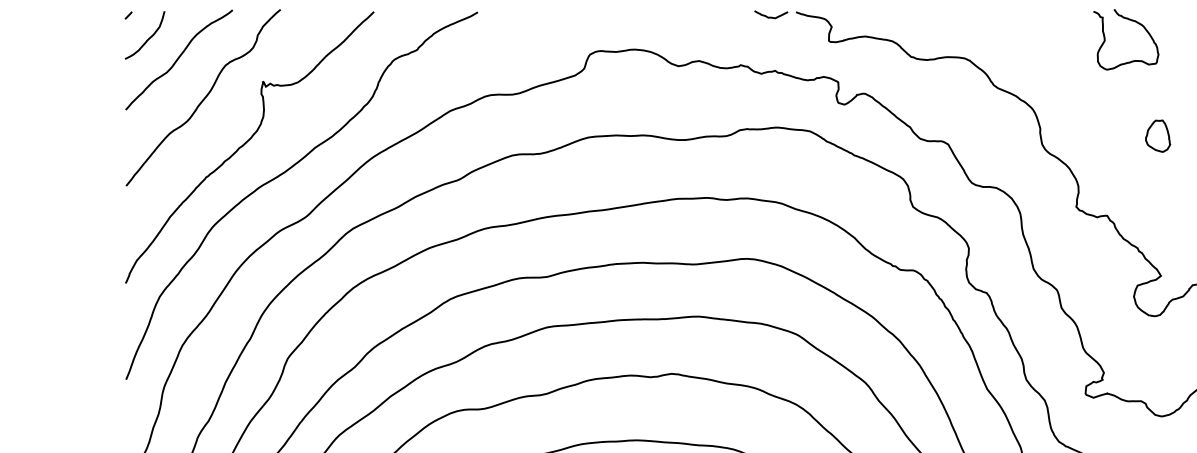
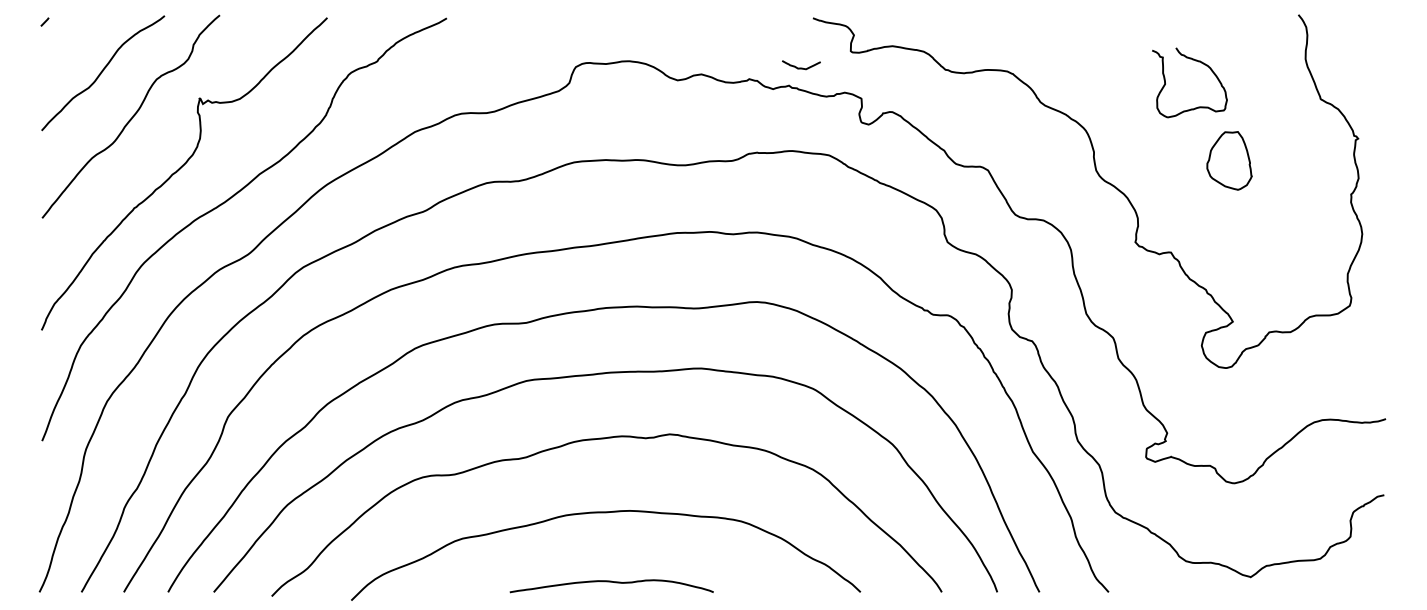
curve: (771, 16) -> (801, 67), moved
curve: (1131, 21) -> (1195, 61), moved
curve: (148, 38) -> (67, 48), removed
part: (1158, 135) -> (1229, 160), size x1.6

